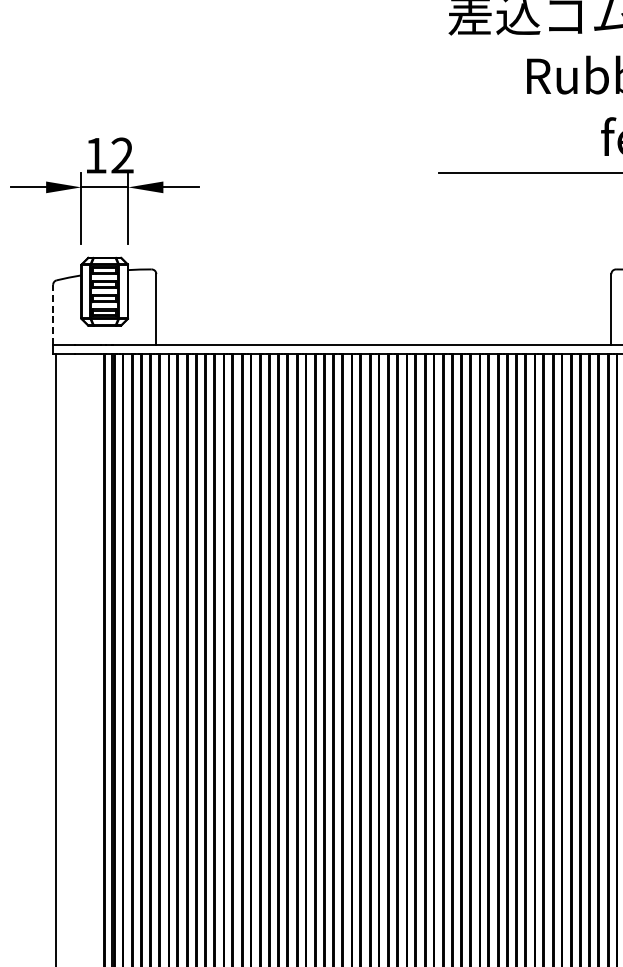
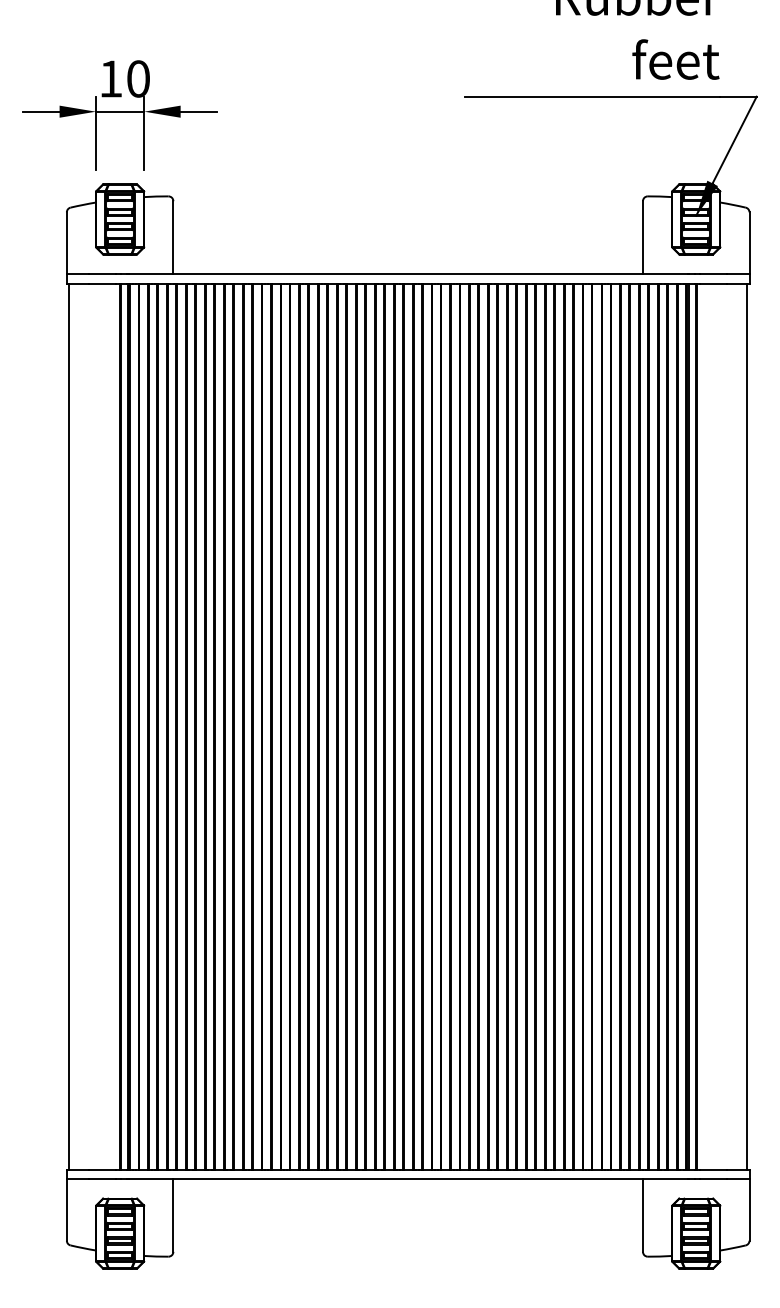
text: (122, 155) -> (138, 78), 12 -> 10
line: (52, 315) -> (66, 243), dashed -> solid

